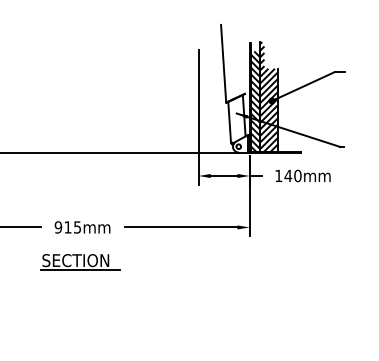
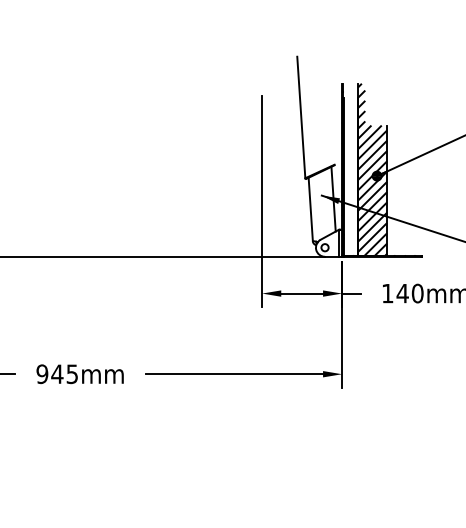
hatch: (254, 101) -> (349, 176), removed
text: (67, 227) -> (56, 374), 915mm -> 945mm
part: (80, 262) -> (76, 429), removed

